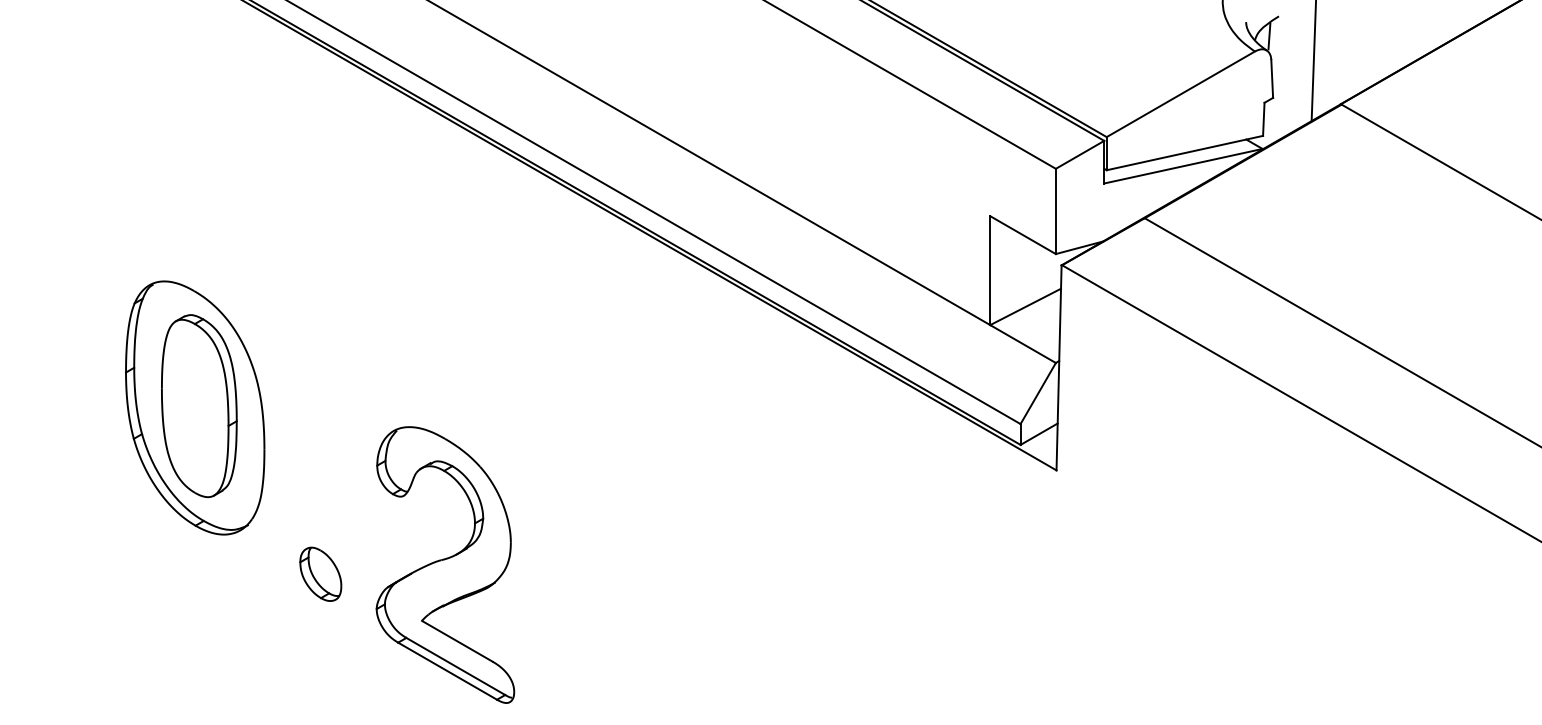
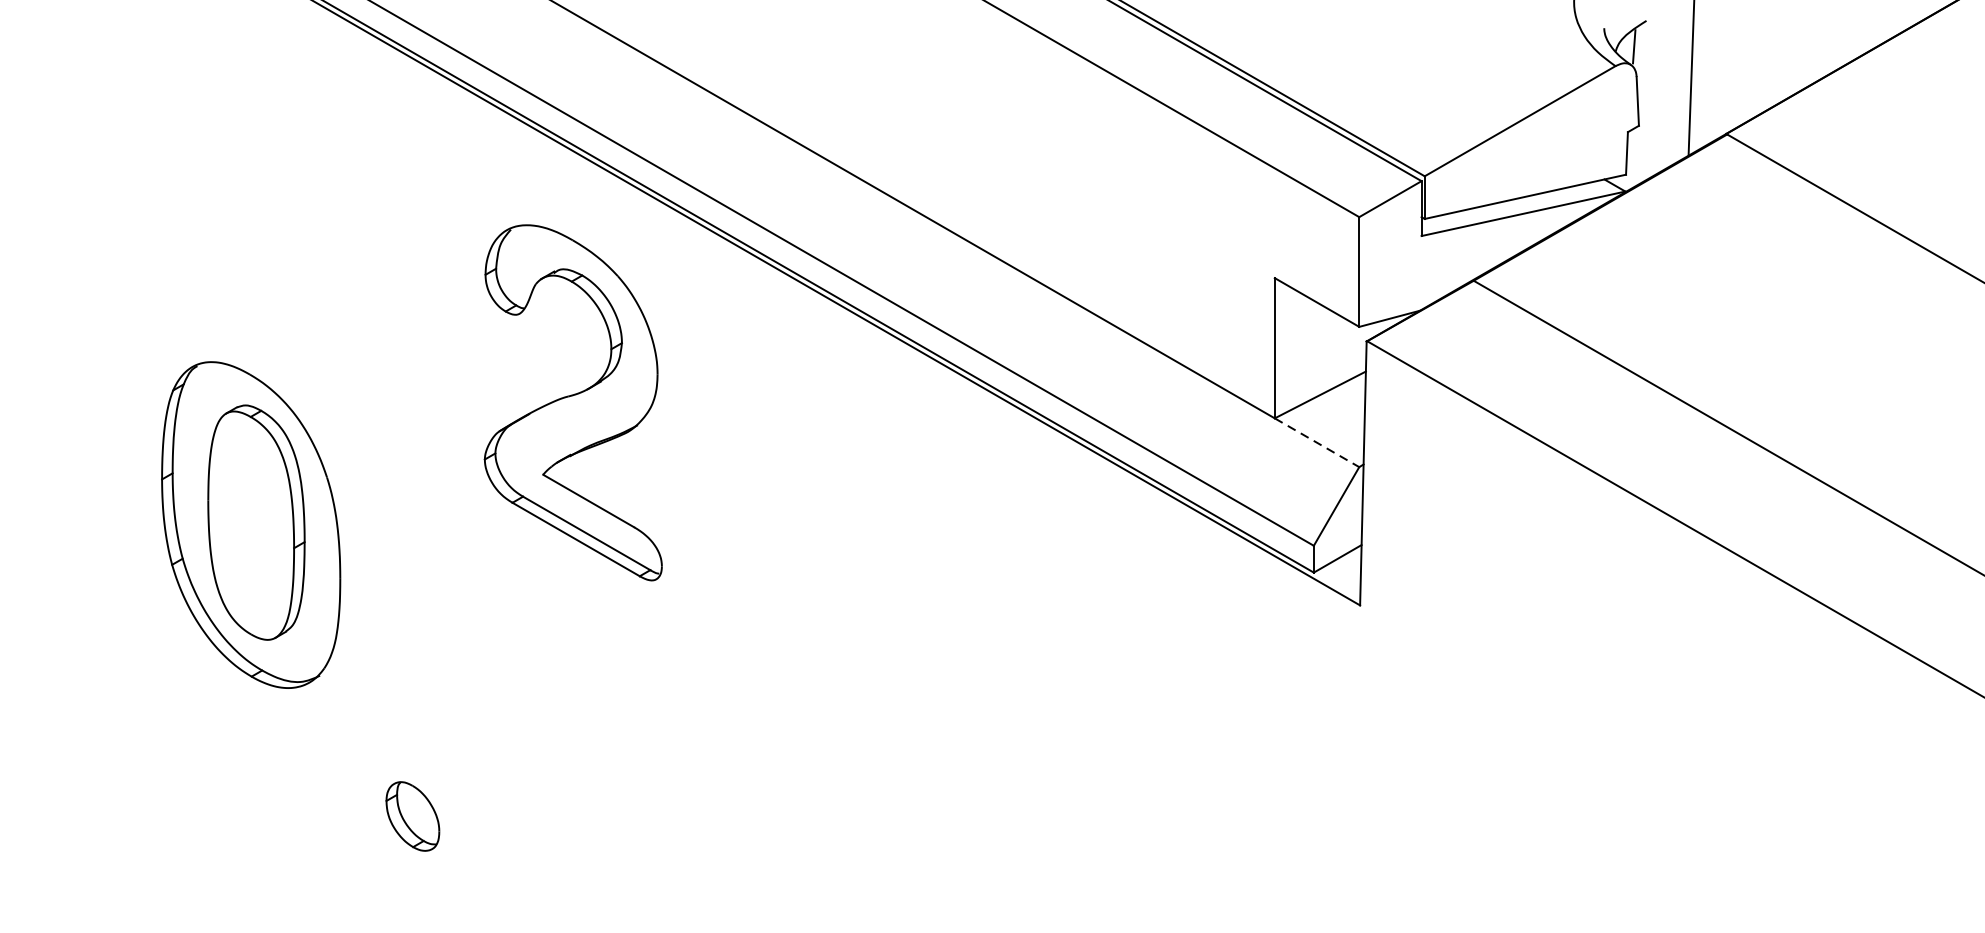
line: (1023, 344) -> (1317, 443), solid -> dashed
part: (445, 564) -> (573, 402), moved
part: (320, 573) -> (412, 815), moved

